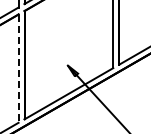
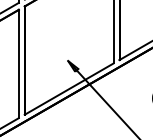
line: (18, 69) -> (18, 64), dashed -> solid

